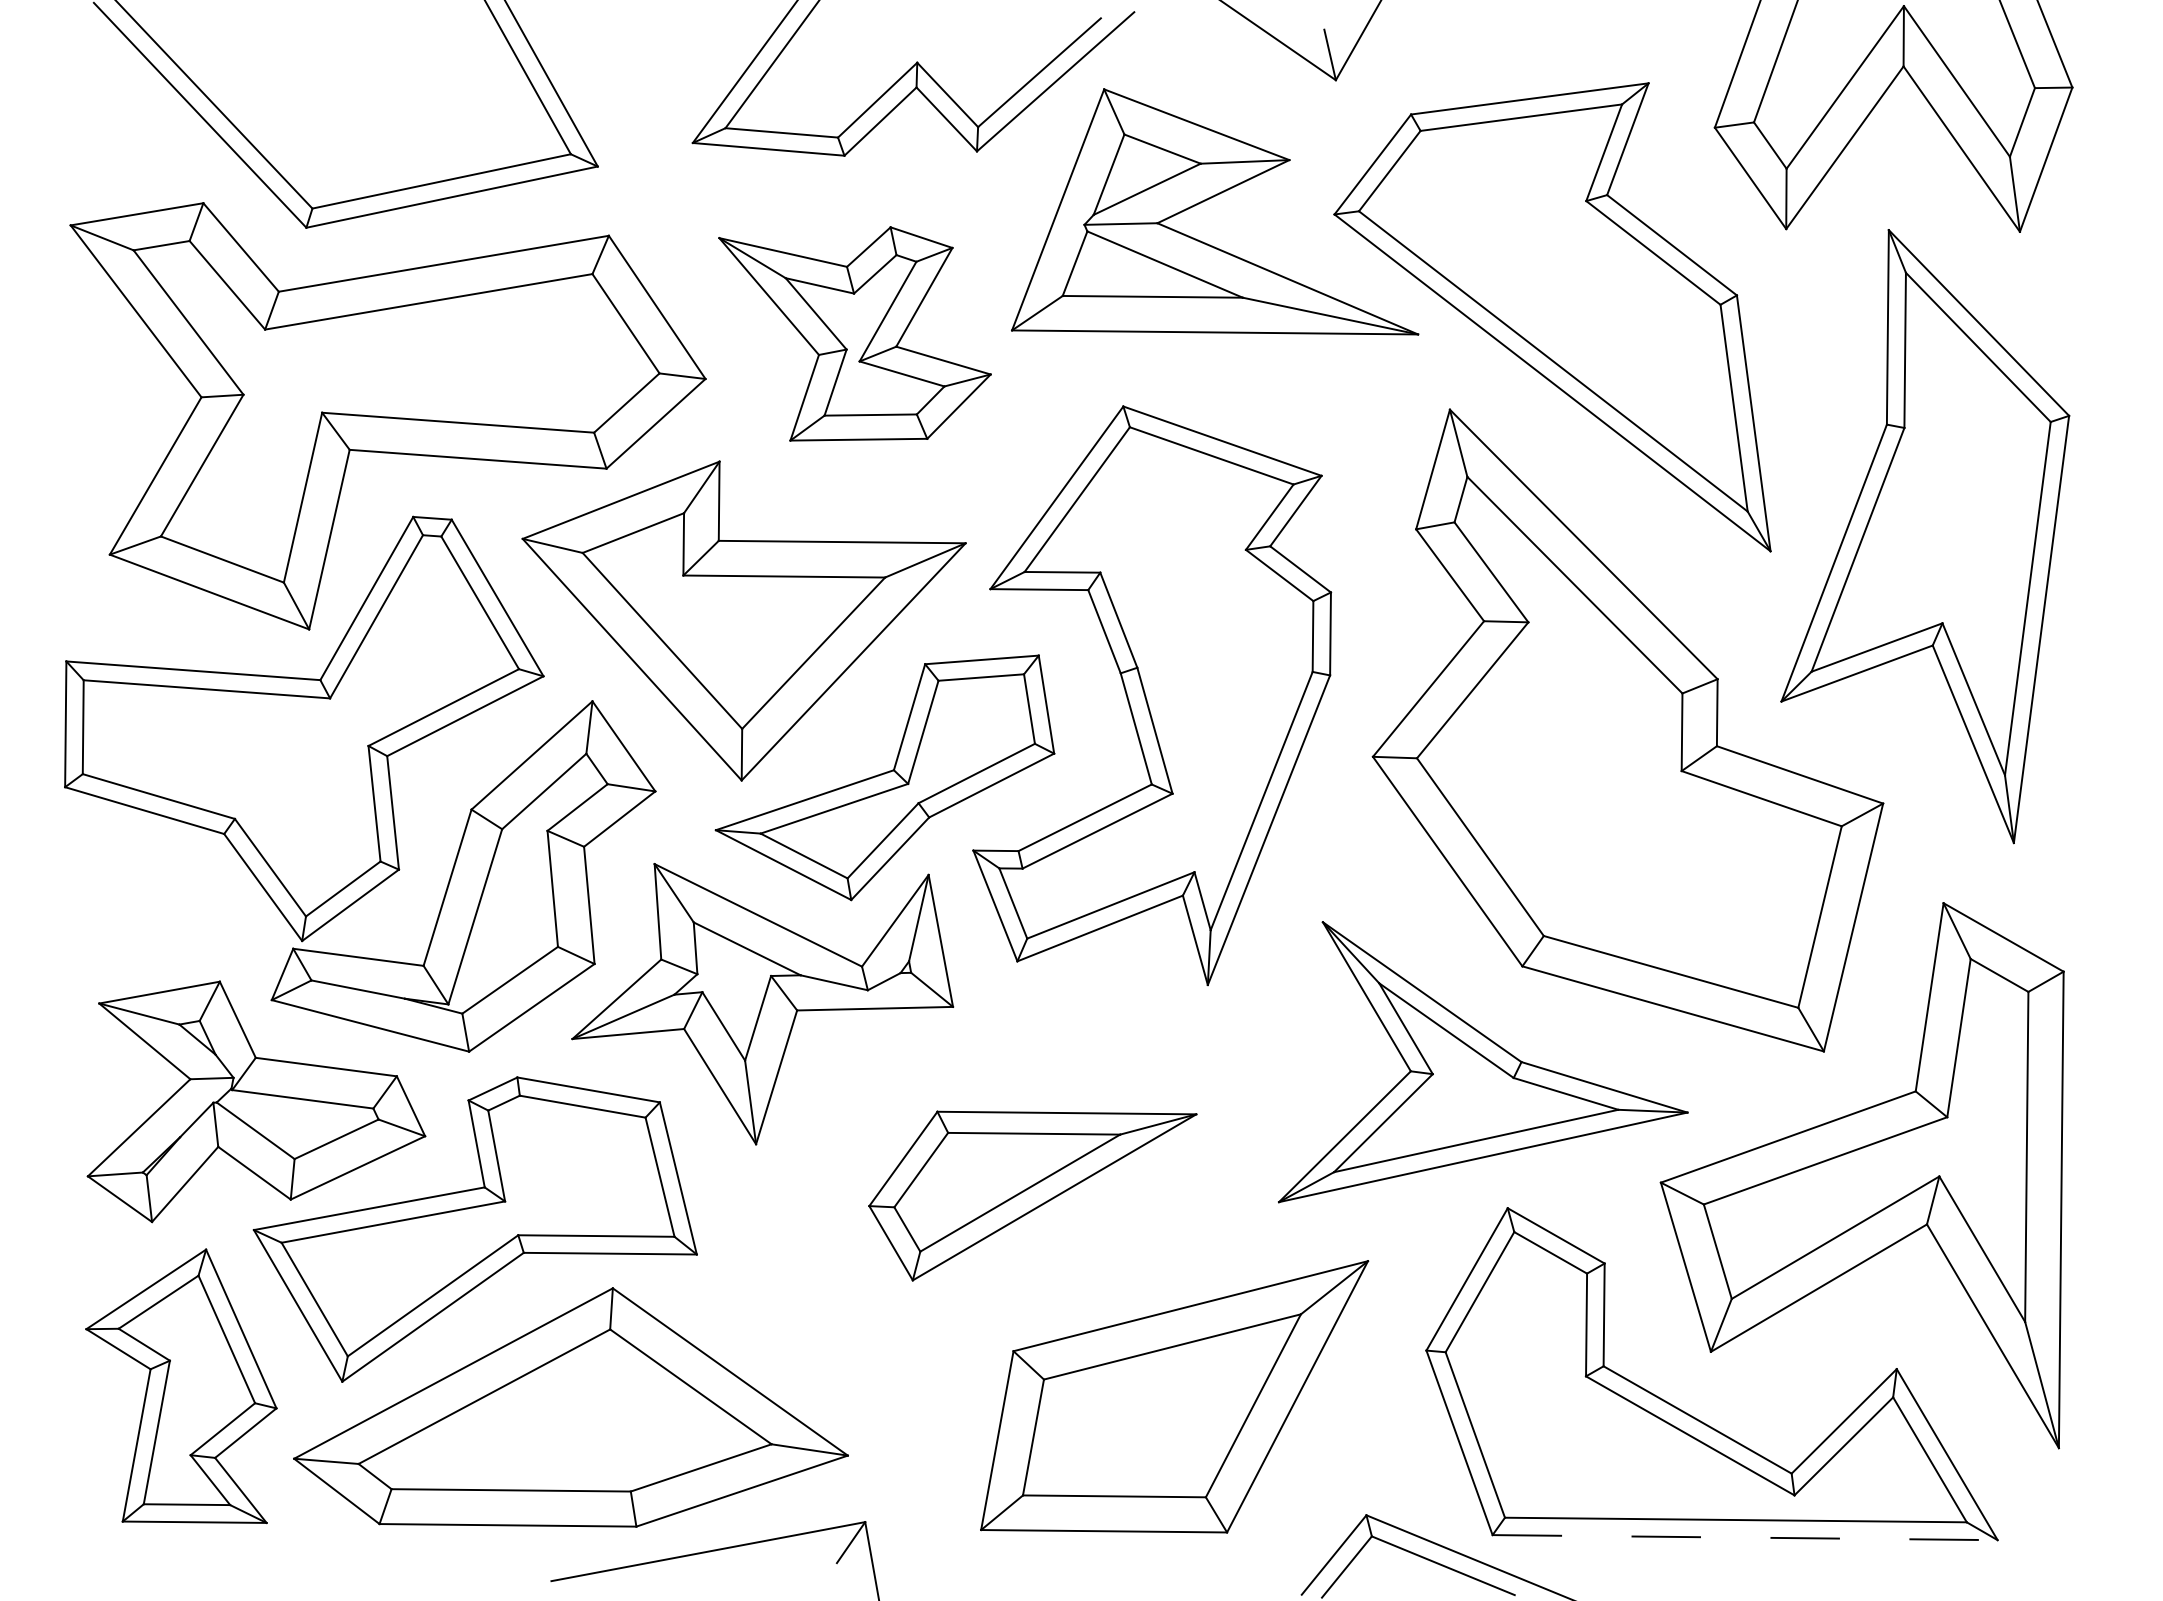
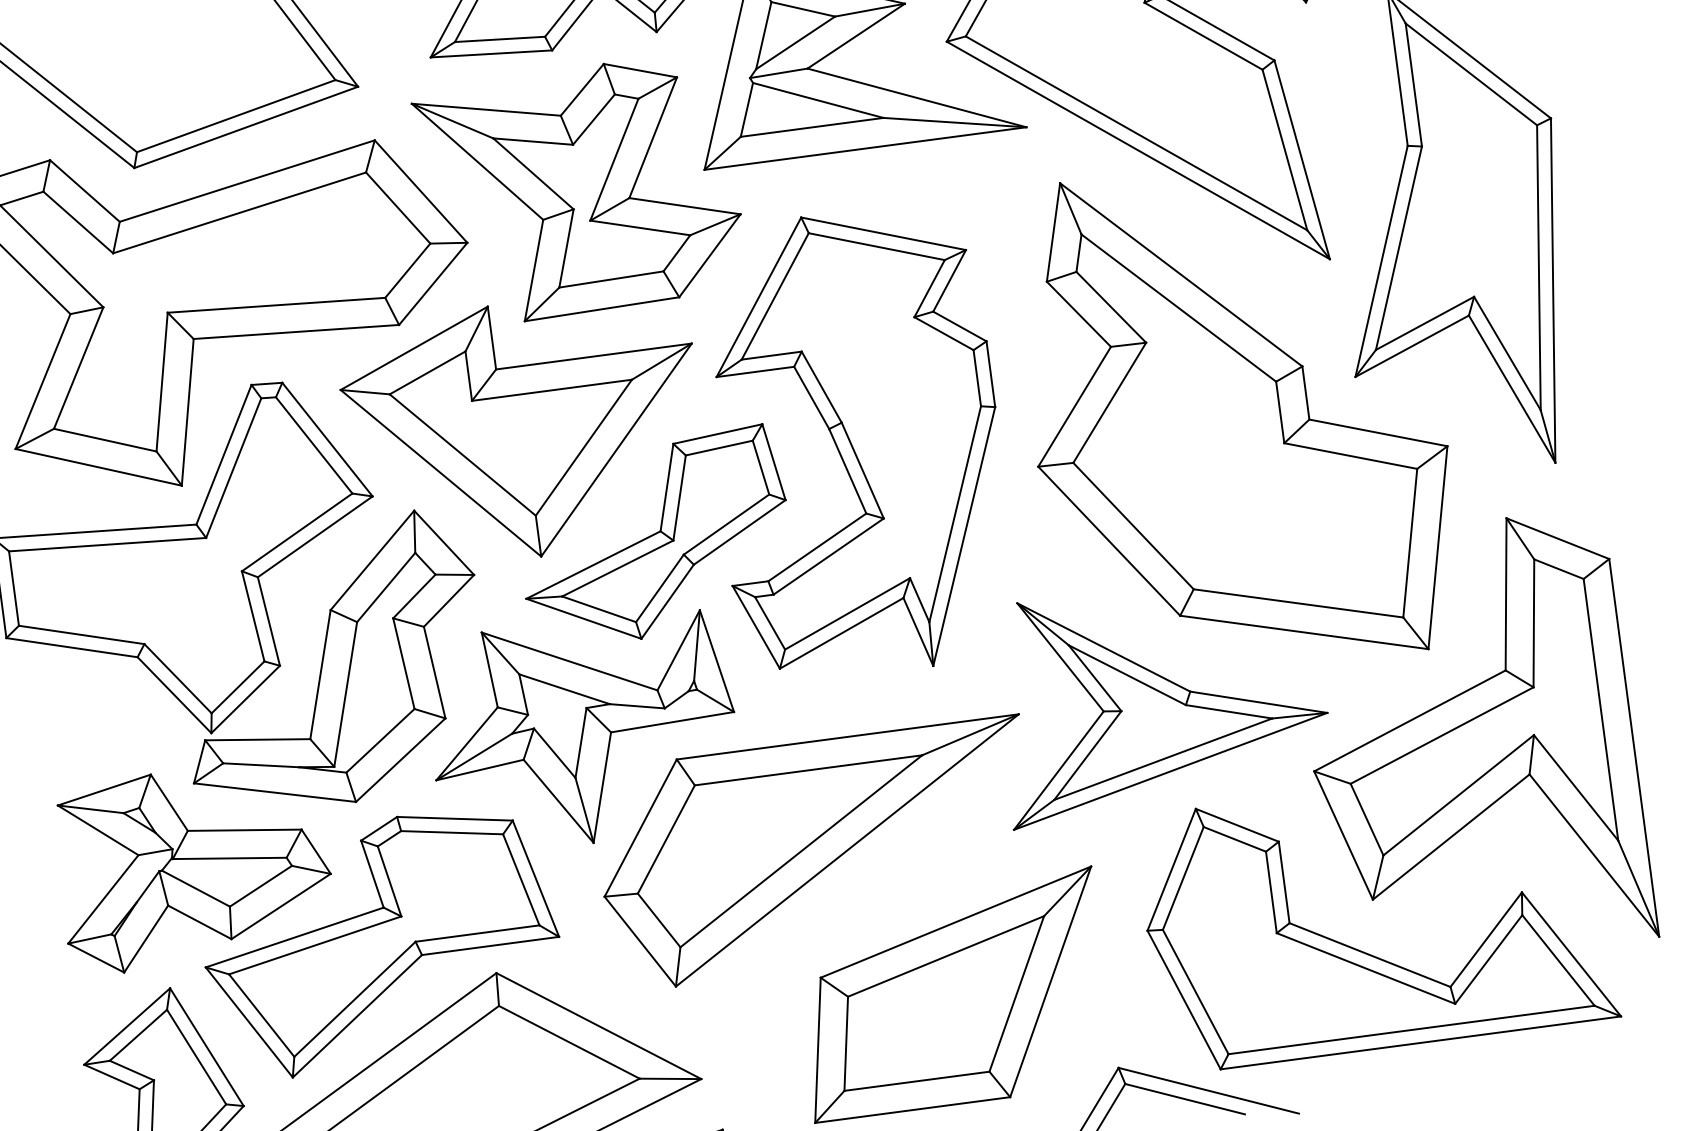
part: (854, 333) -> (580, 190), size x1.43
part: (1032, 1195) -> (818, 852), size x1.67
line: (1745, 1537) -> (1421, 1042), dashed -> solid

